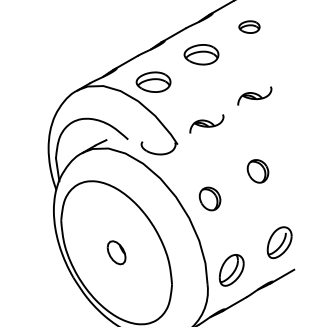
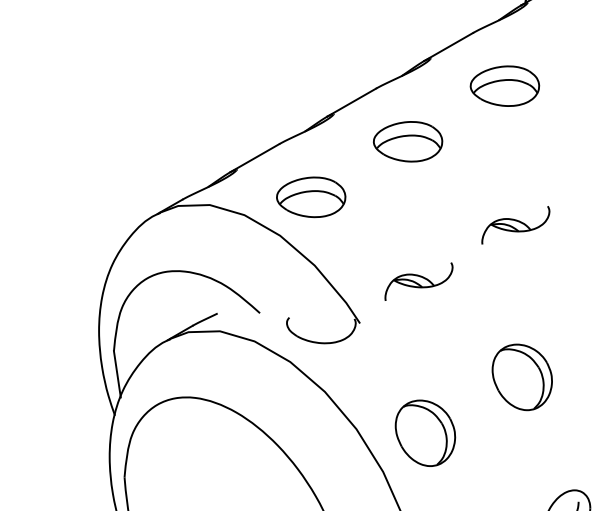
part: (249, 26) -> (505, 84), size x1.67
part: (257, 171) -> (521, 377), size x1.43
part: (209, 198) -> (424, 432), size x1.43

